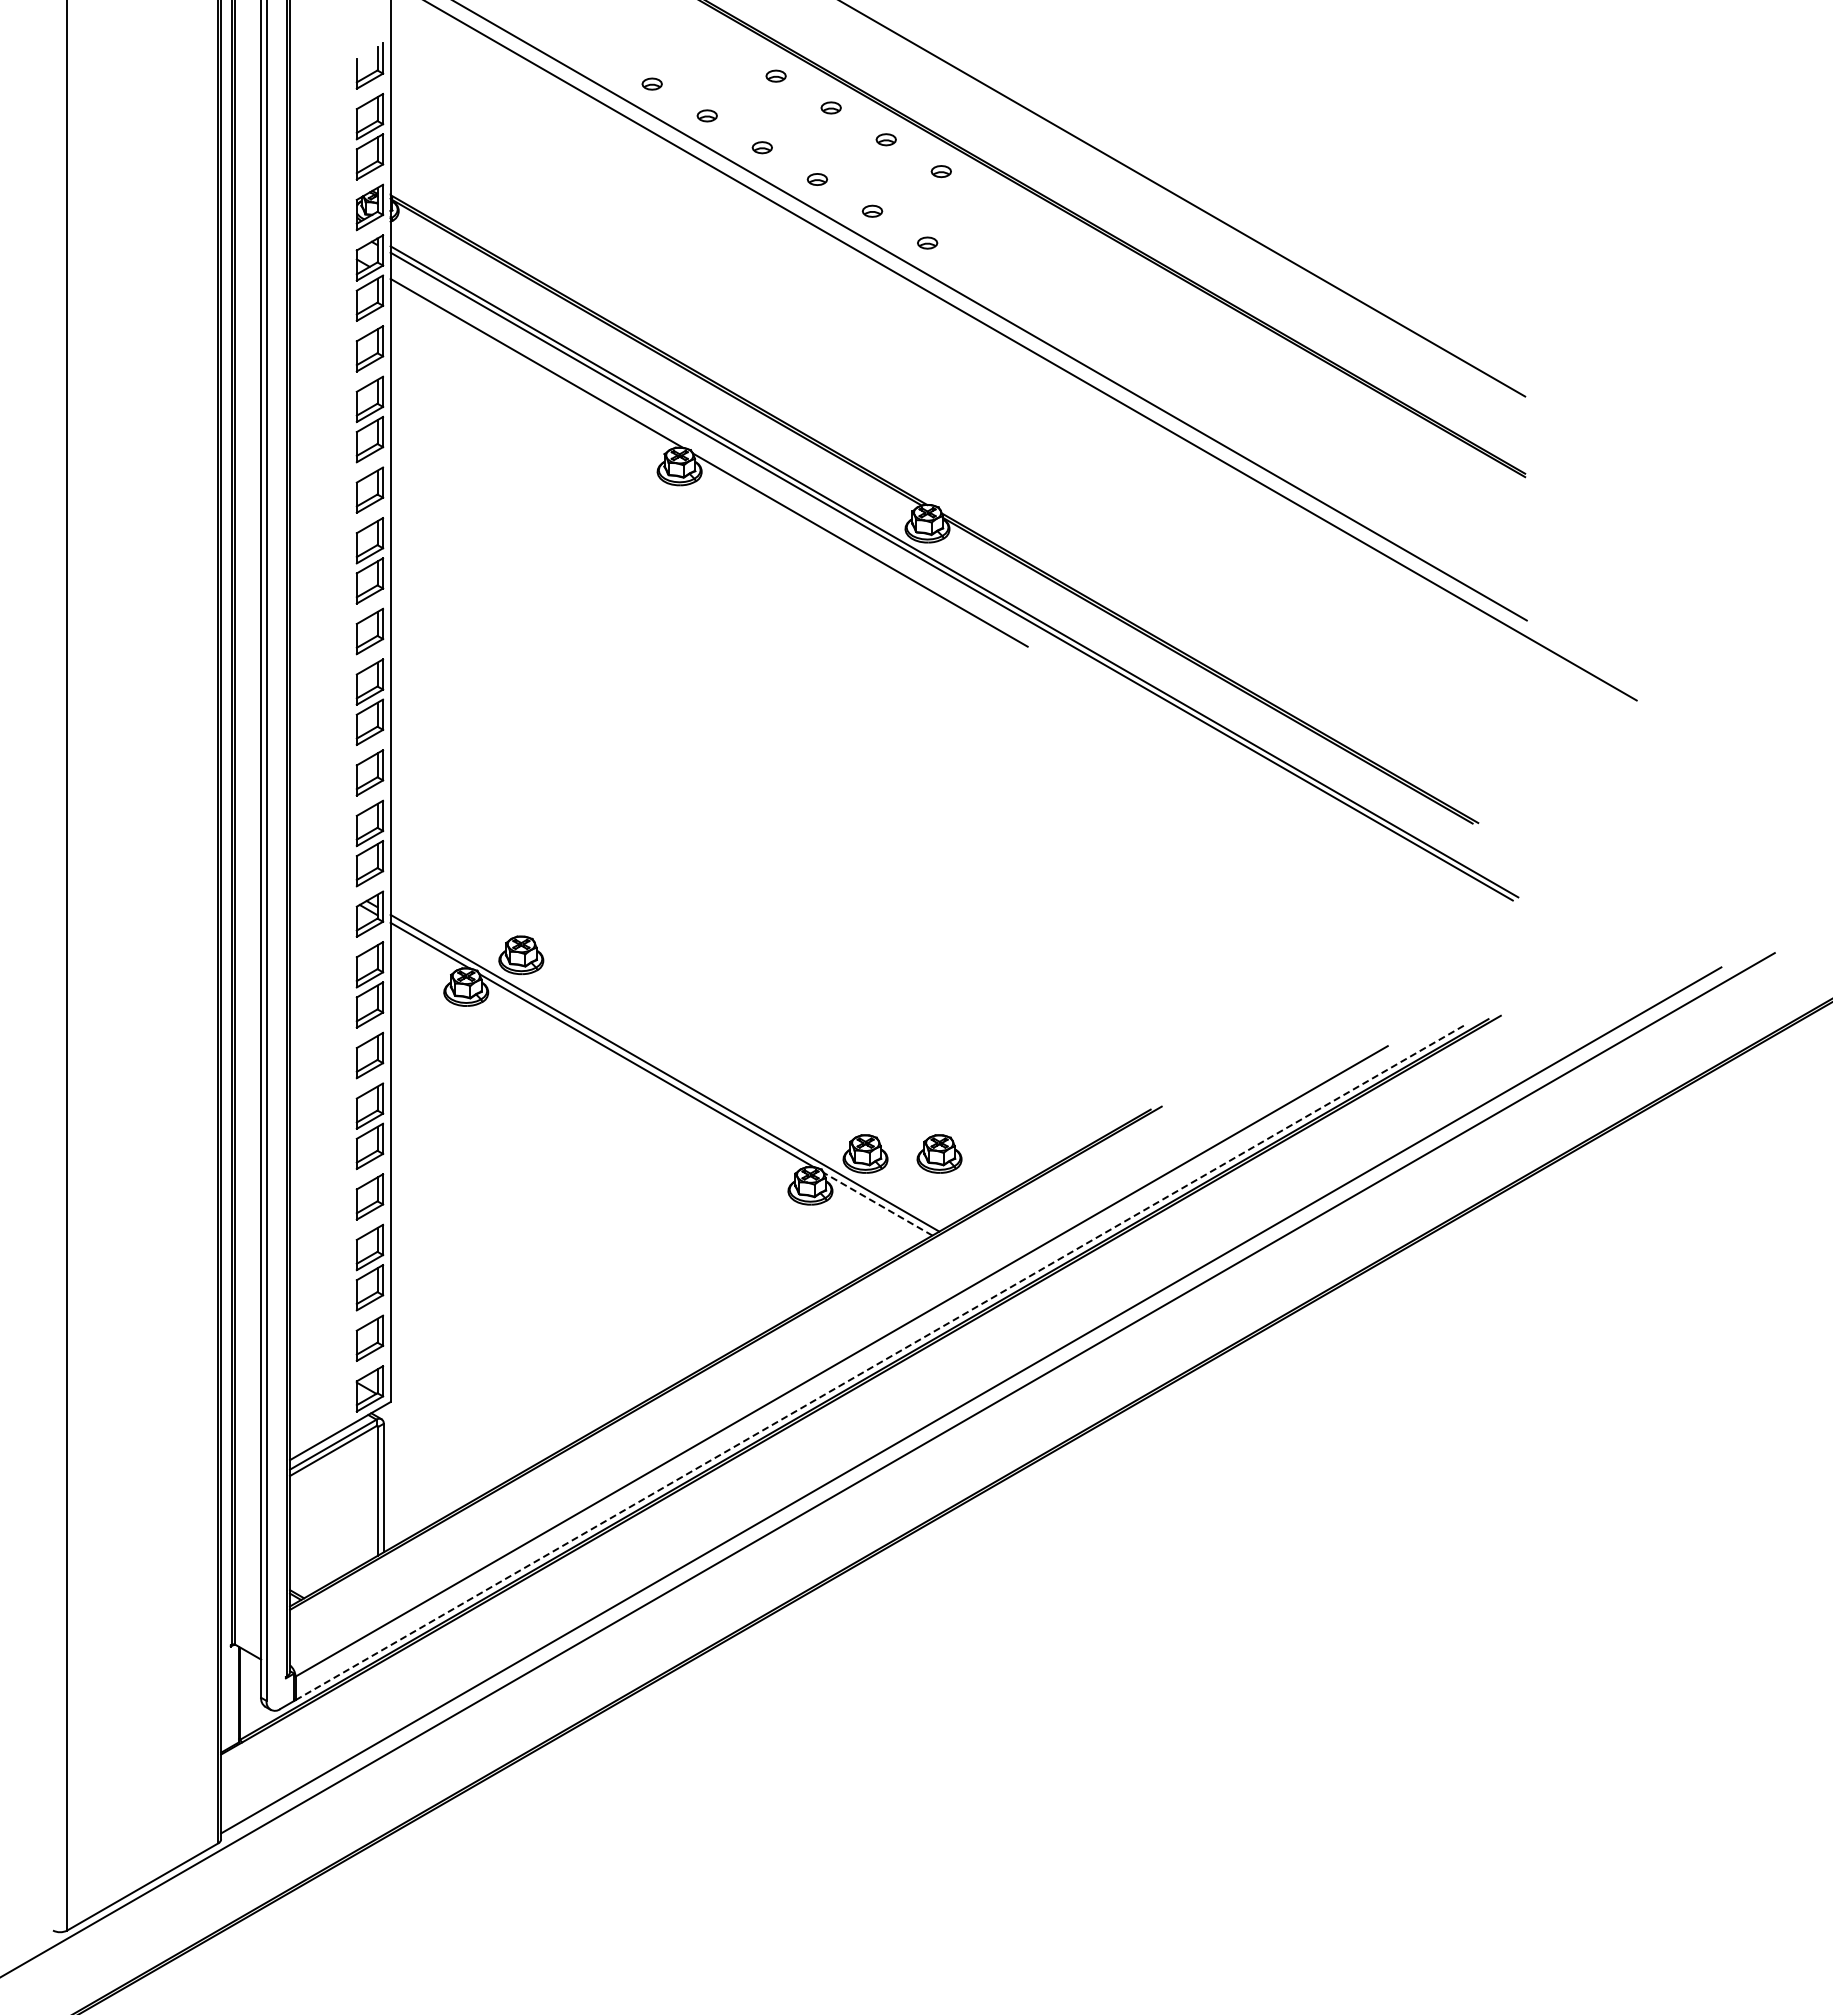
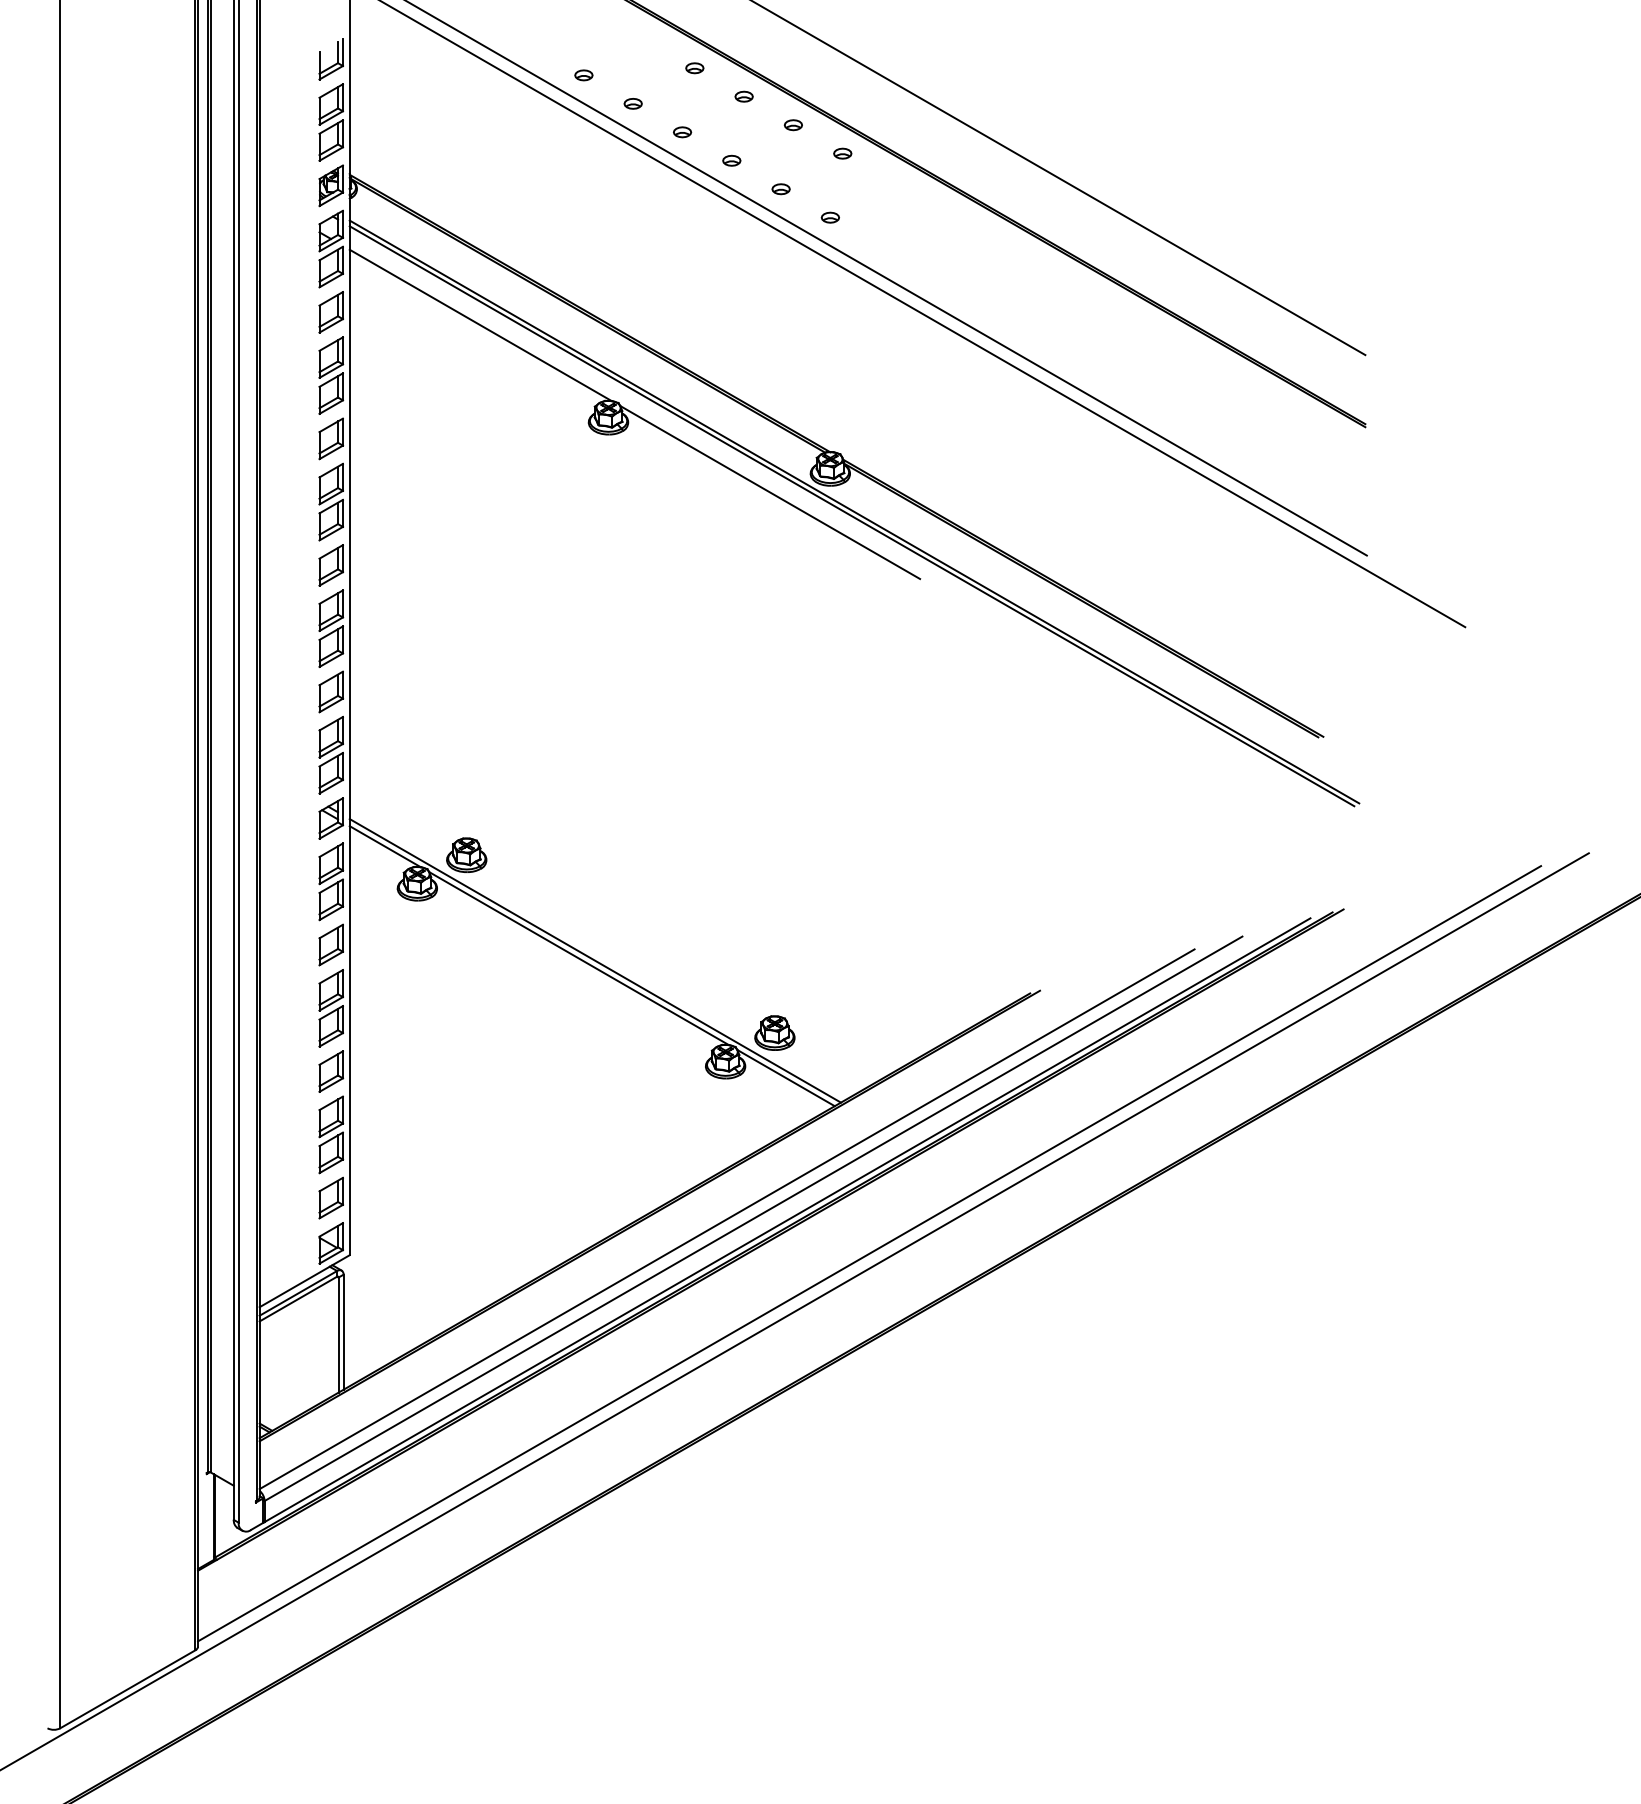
part: (939, 1153) -> (841, 1032), removed
line: (877, 1204) -> (785, 1078), dashed -> solid
line: (812, 1361) -> (727, 1218), added
line: (880, 1362) -> (788, 1219), dashed -> solid

